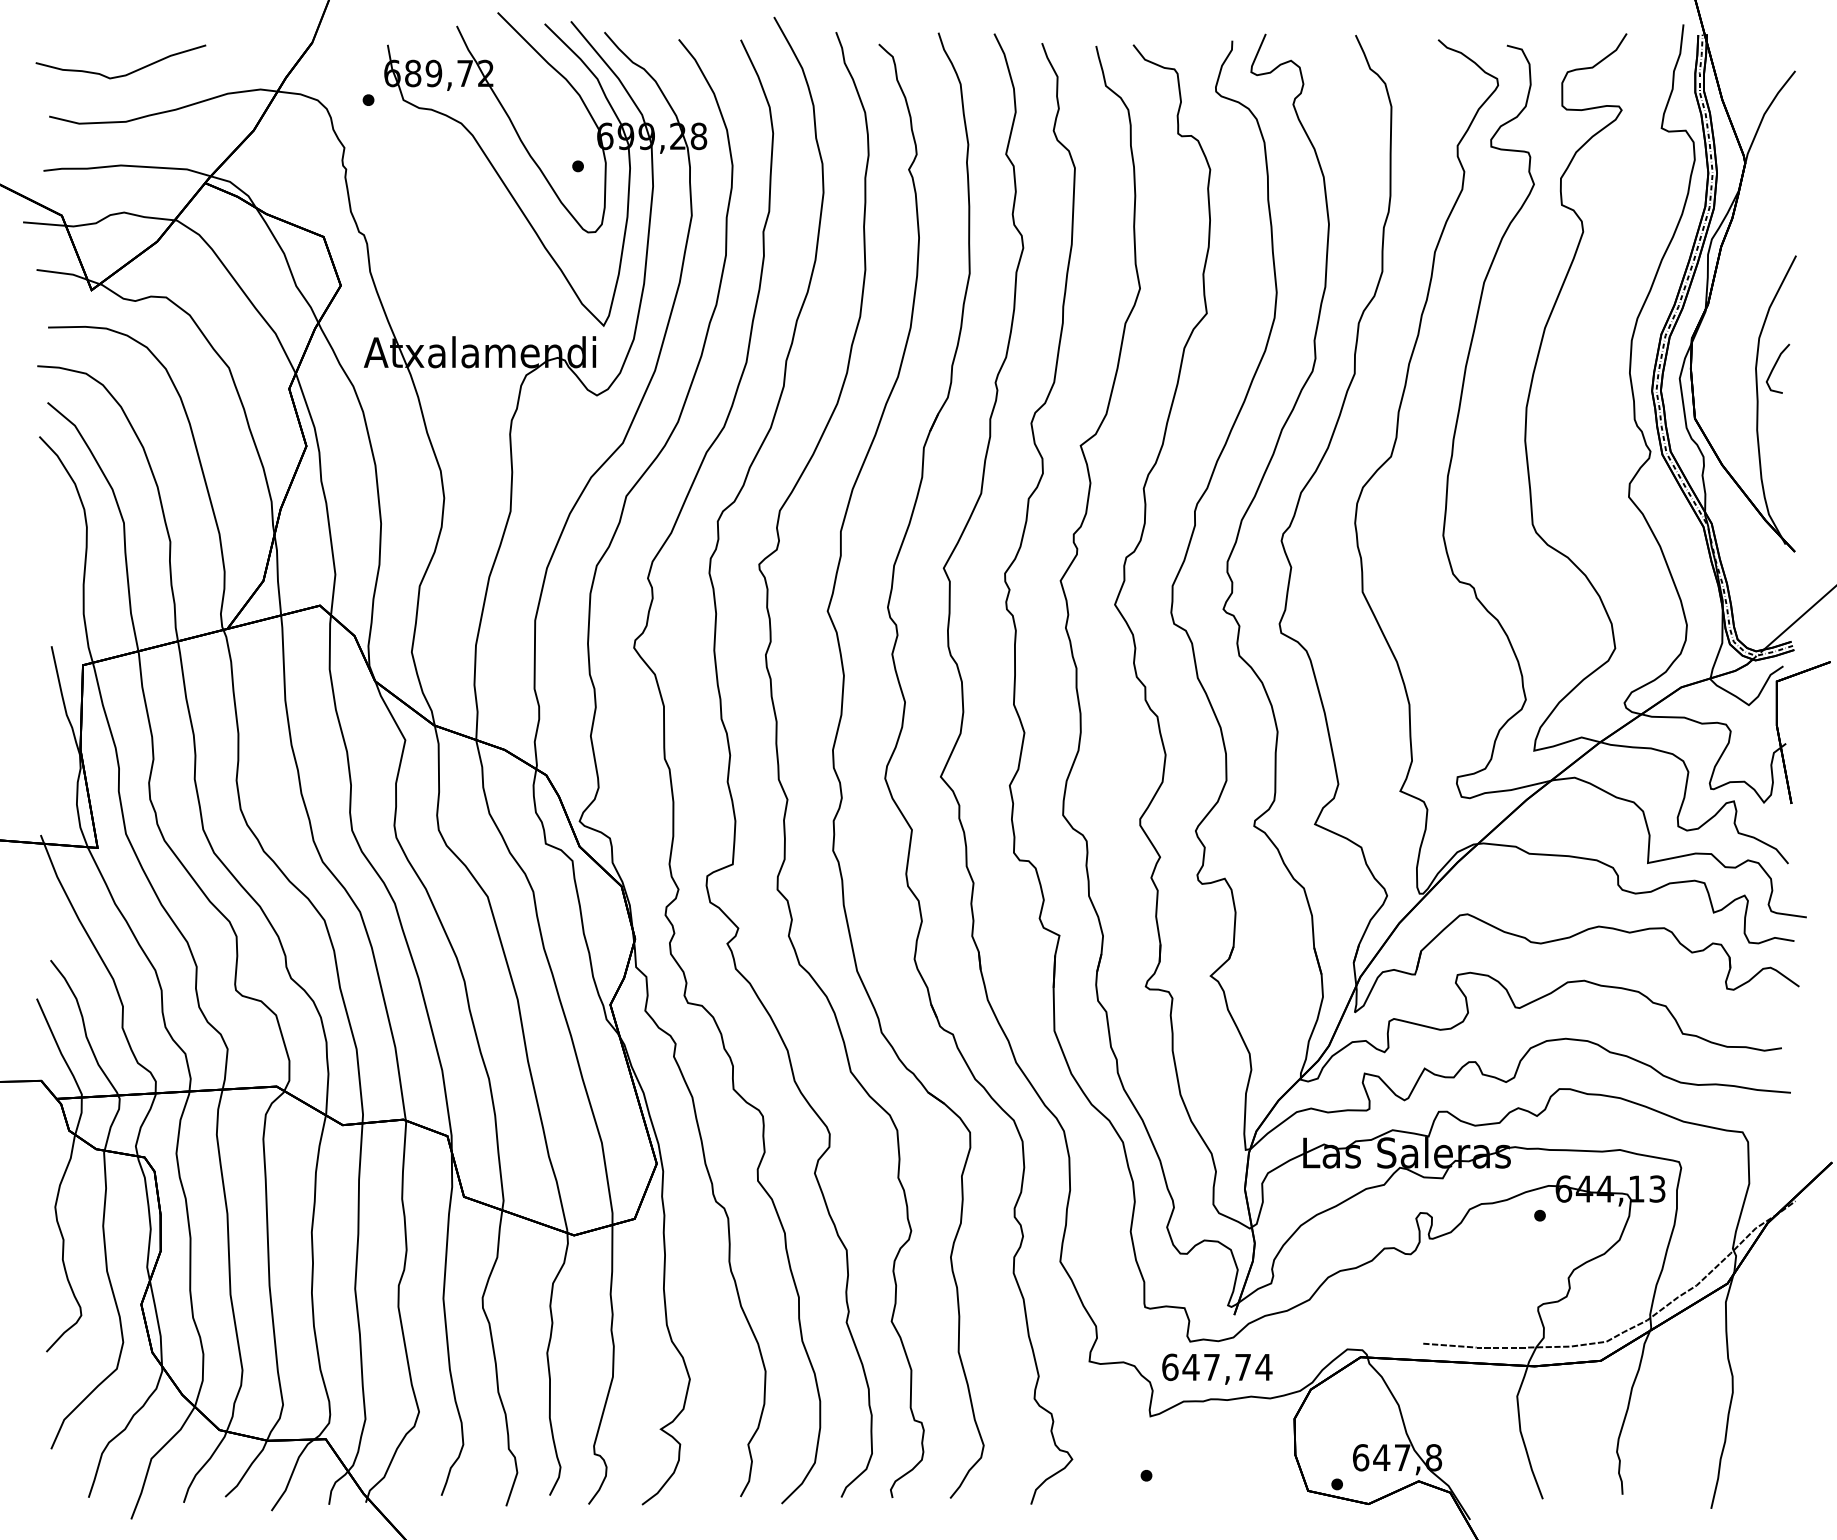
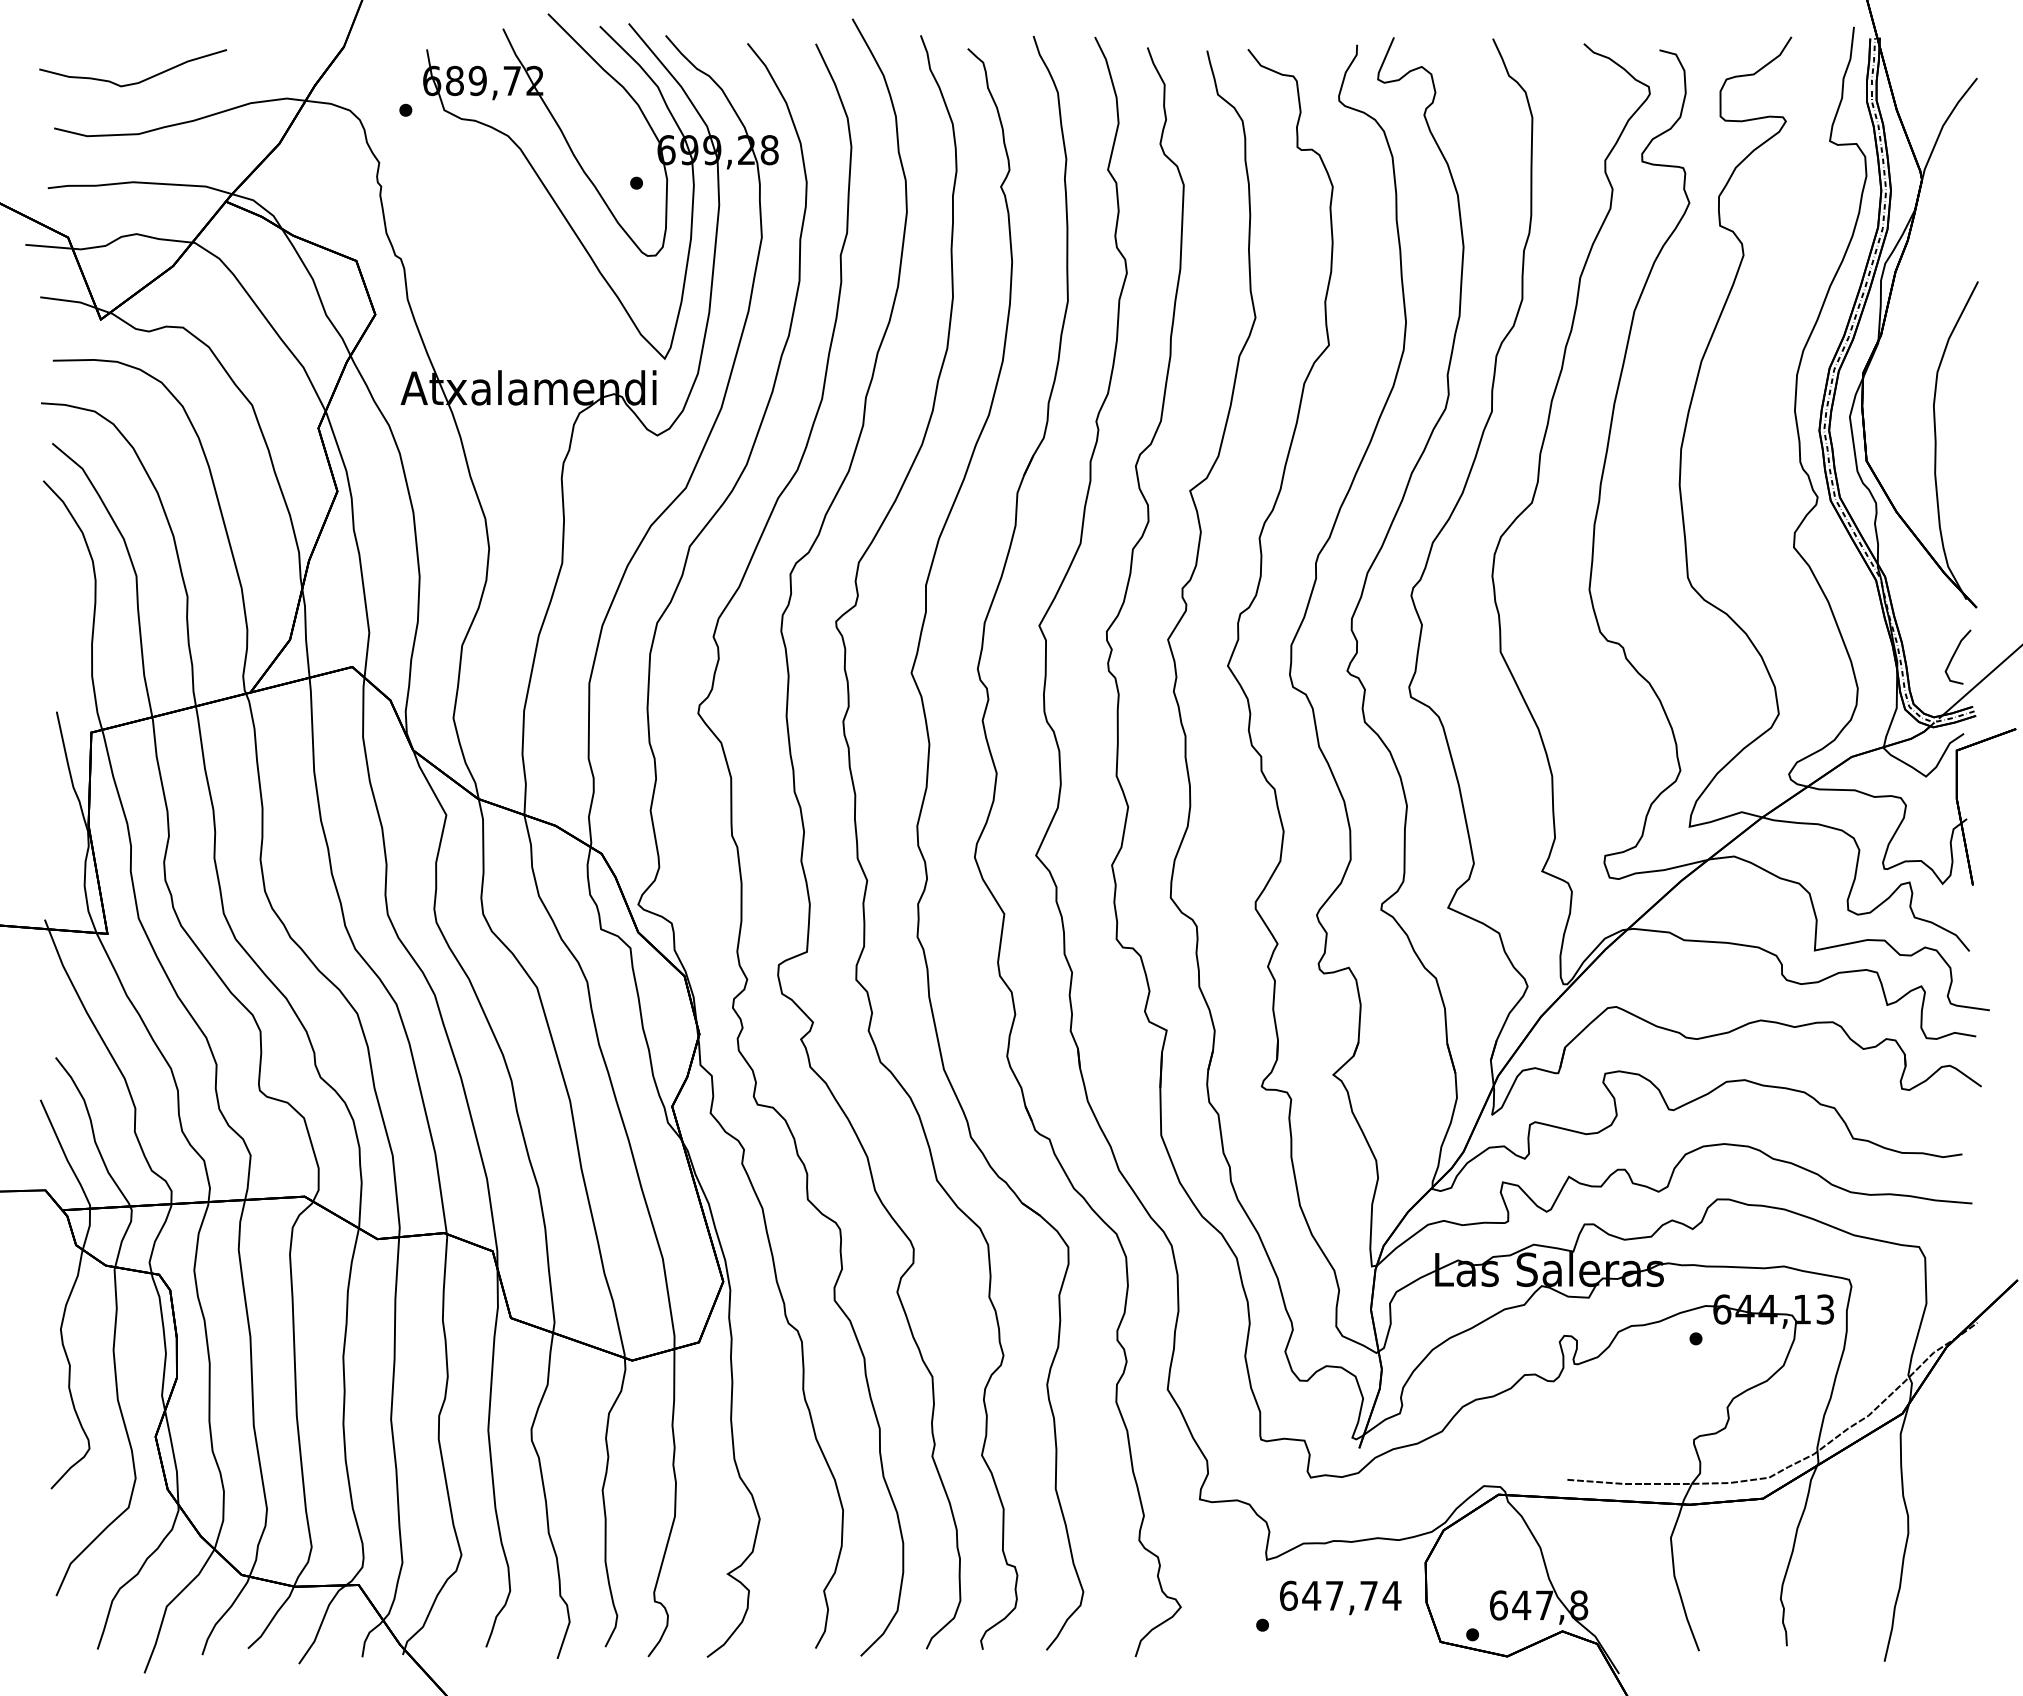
curve: (1775, 366) -> (1955, 654), moved
text: (1217, 1368) -> (1340, 1597), moved

